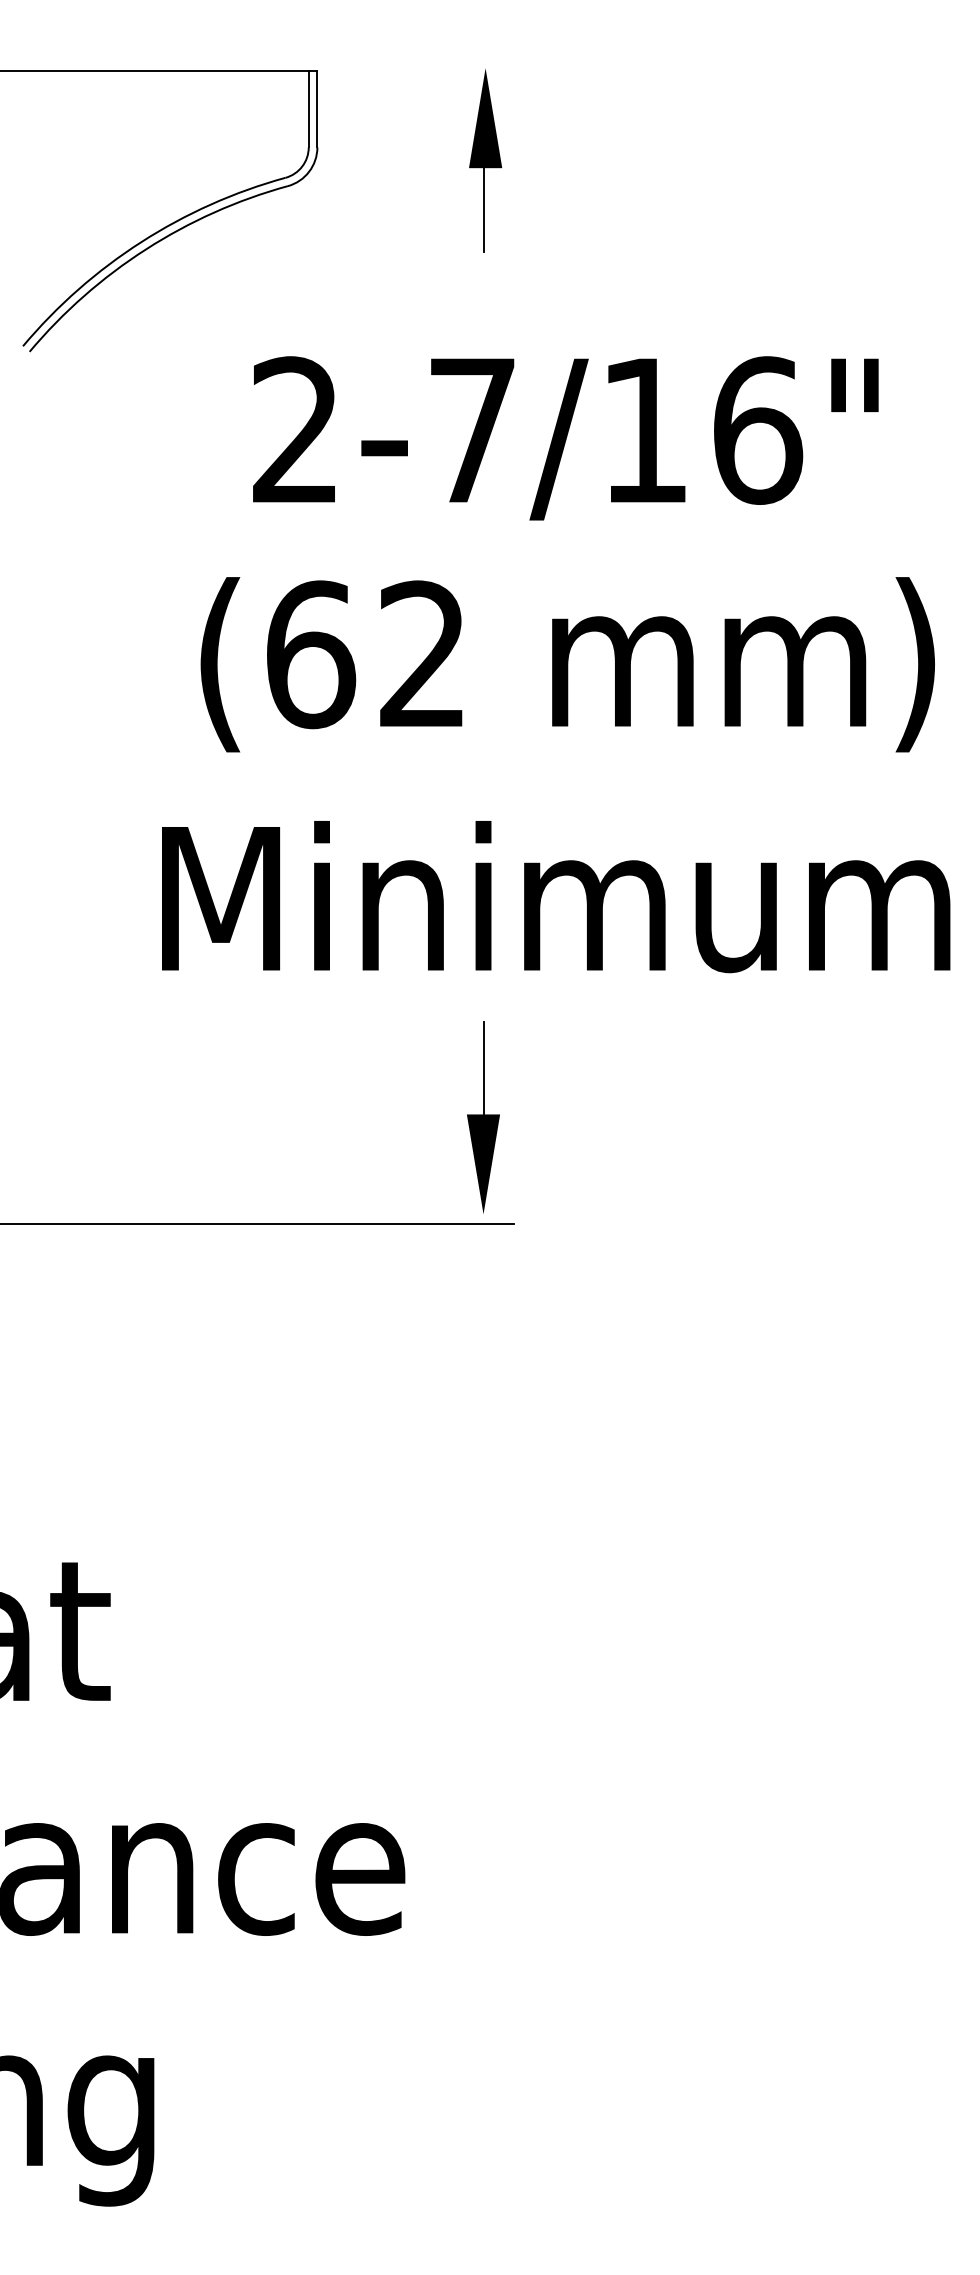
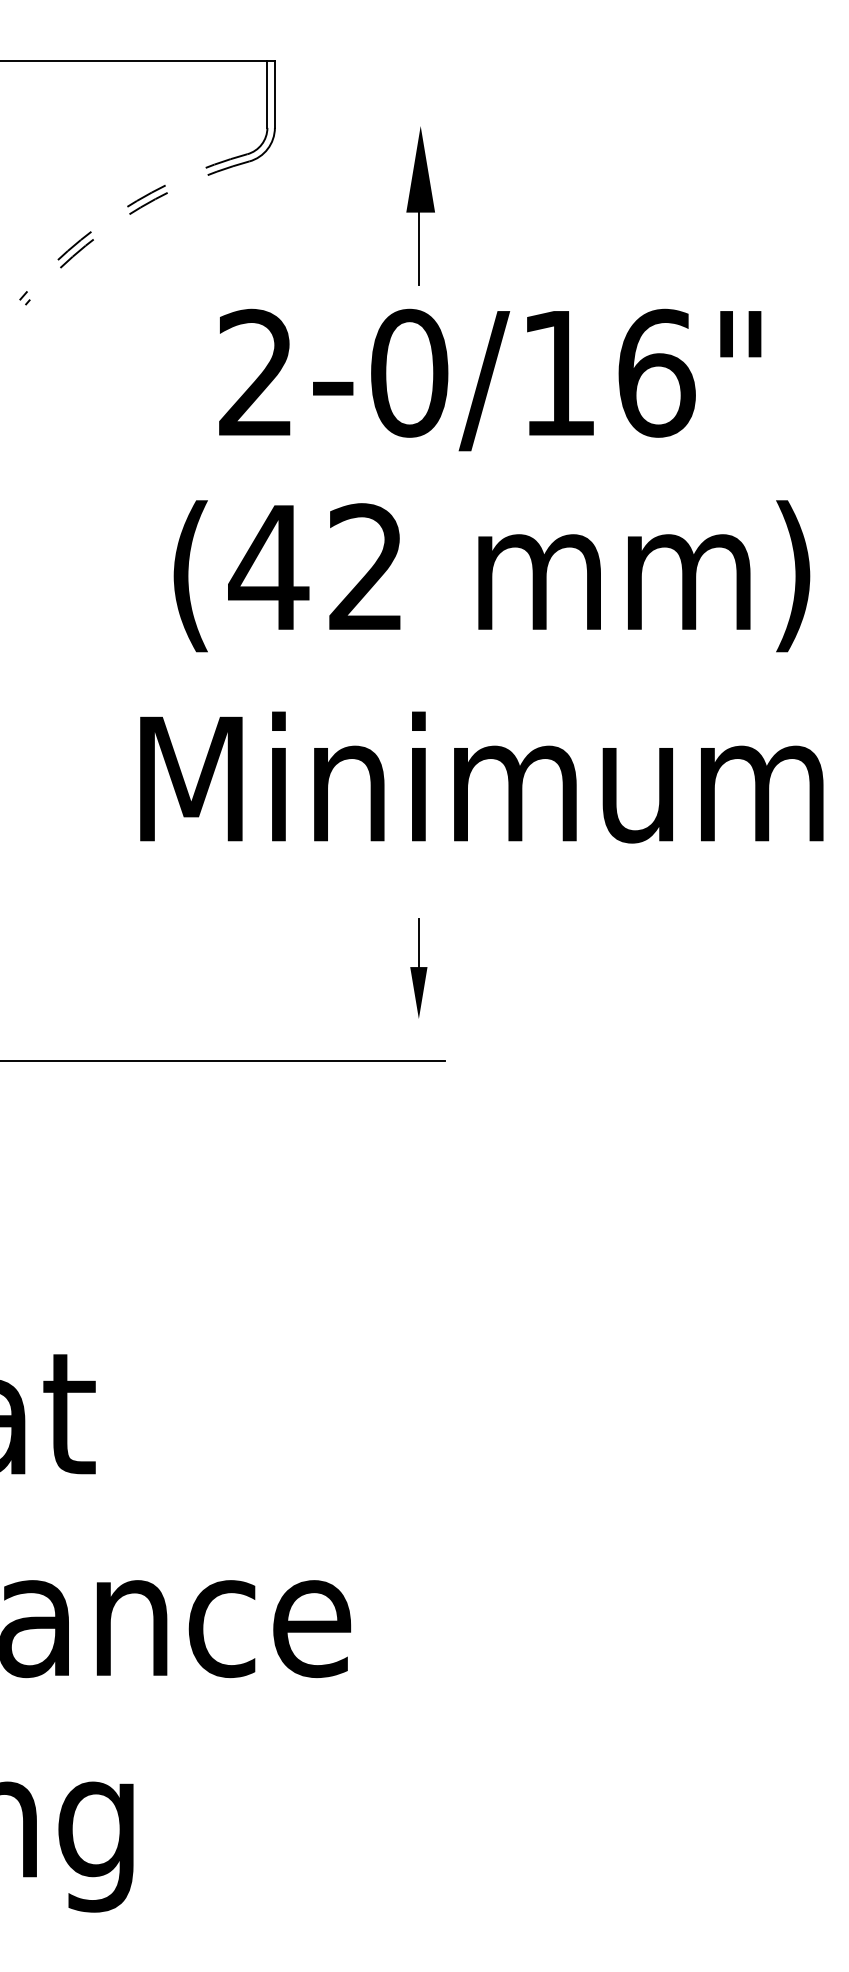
part: (485, 160) -> (420, 205), moved
arc: (141, 242) -> (122, 210), solid -> dashed
arc: (146, 249) -> (126, 216), solid -> dashed
text: (472, 430) -> (409, 373), 2-7/16" -> 2-0/16"
text: (310, 654) -> (268, 567), (62 -> (42
part: (483, 1117) -> (418, 968), size x0.6

